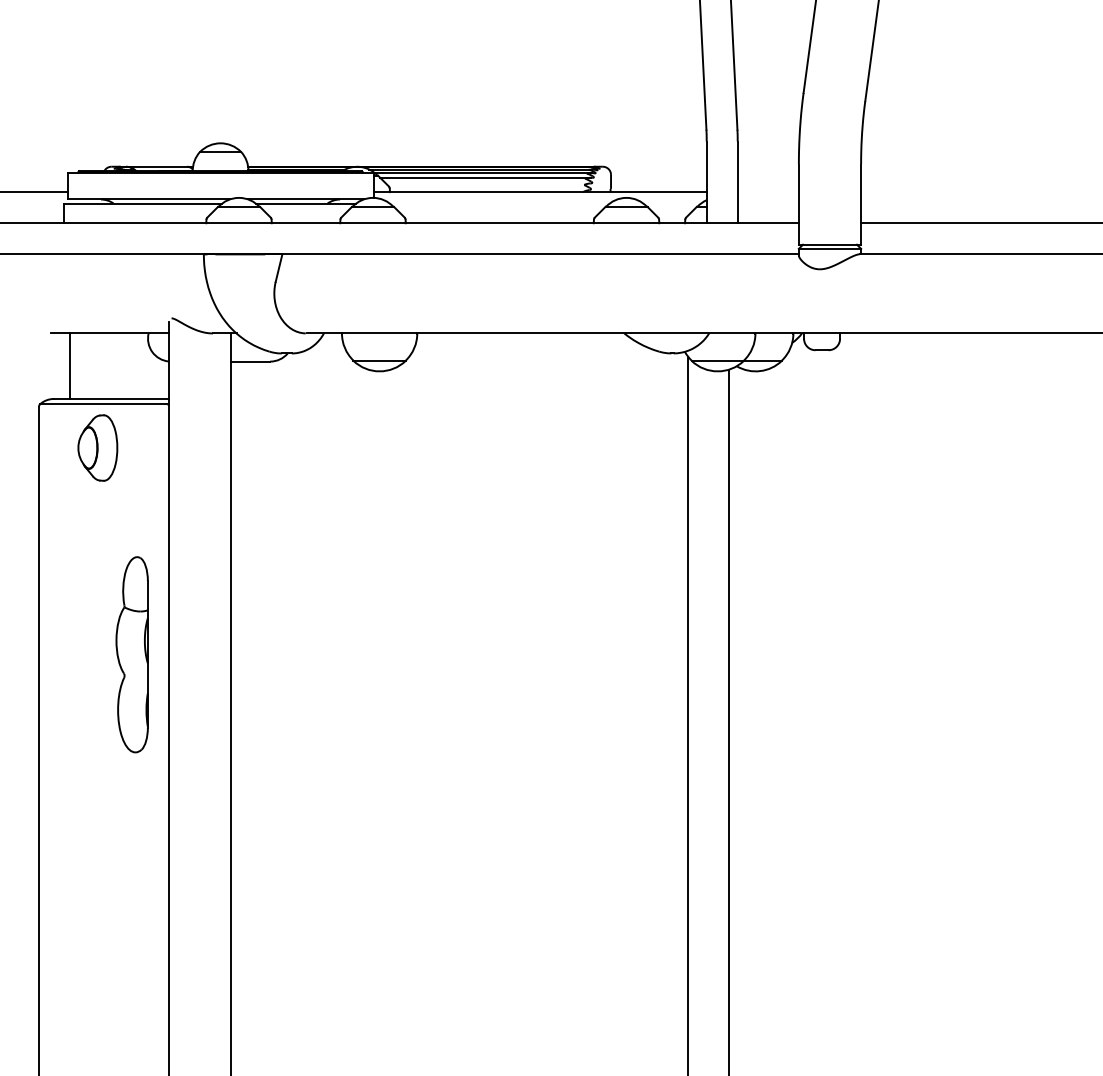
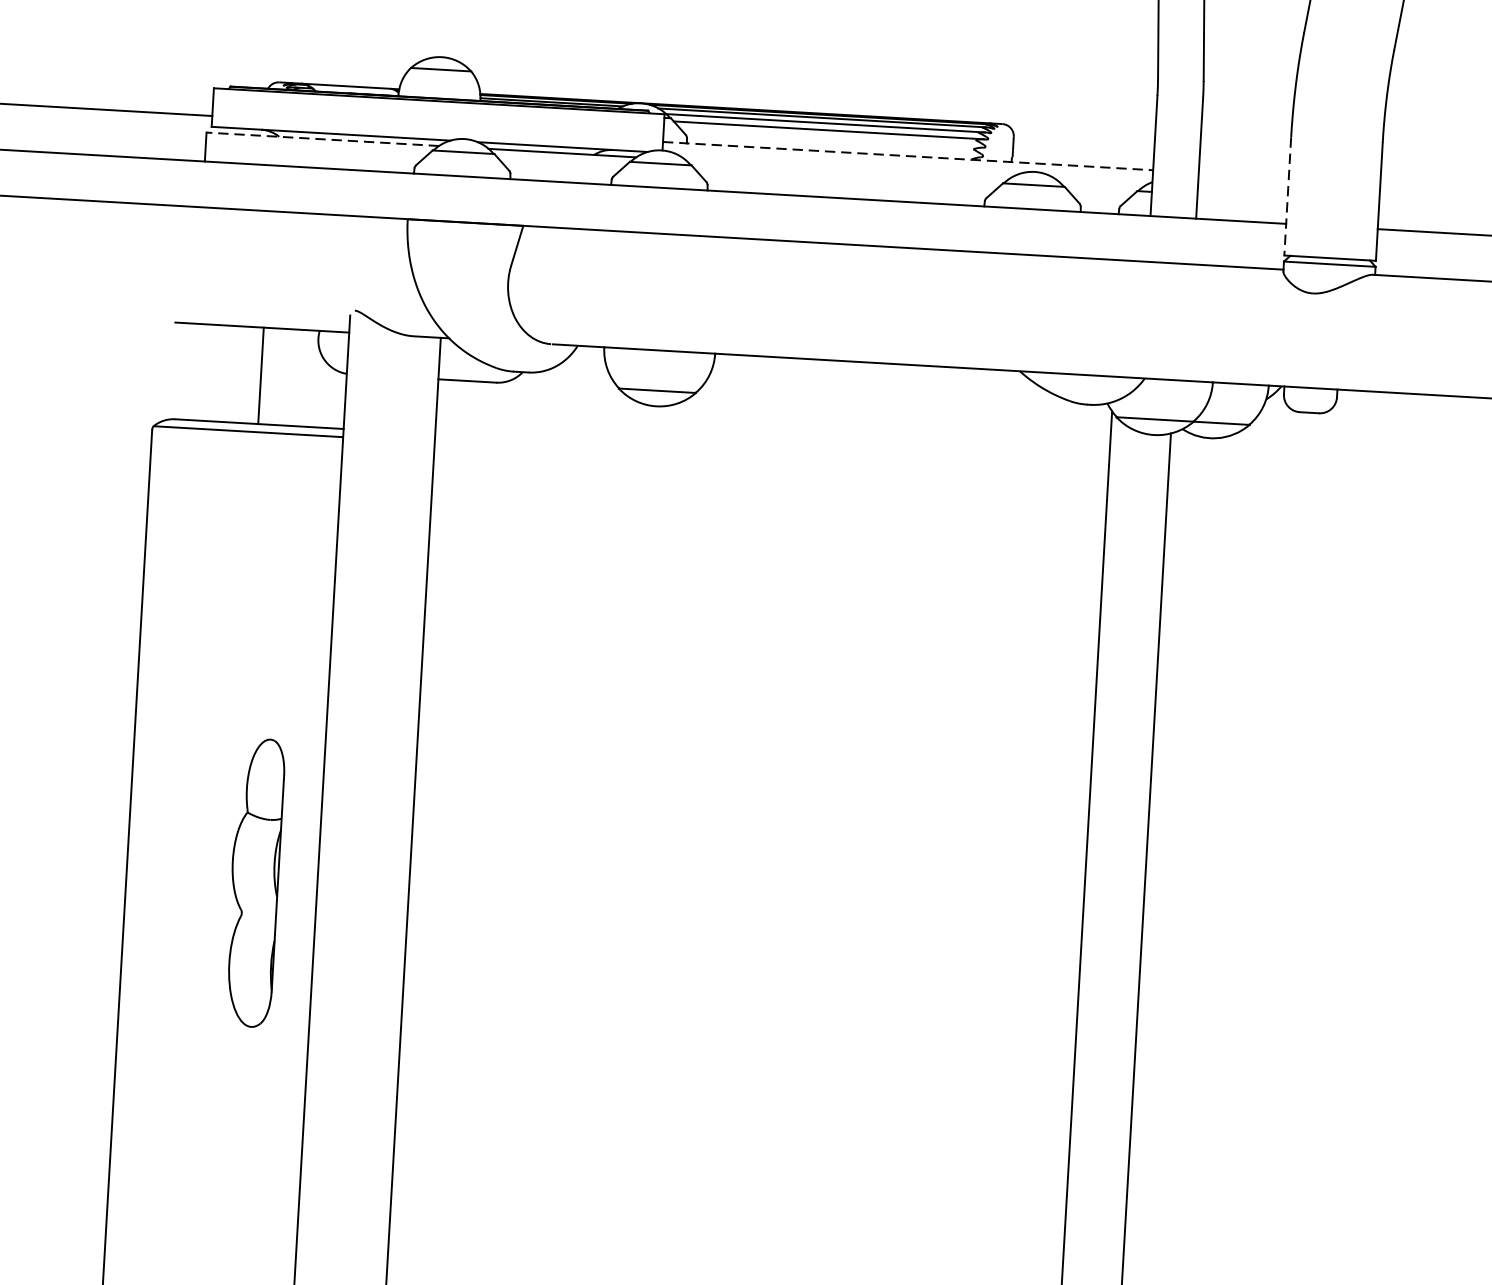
line: (540, 192) -> (908, 156), solid -> dashed
line: (143, 203) -> (323, 139), solid -> dashed
line: (798, 205) -> (1287, 197), solid -> dashed
line: (69, 365) -> (260, 374), moved
part: (97, 447) -> (234, 494), removed
part: (131, 654) -> (253, 882), moved

